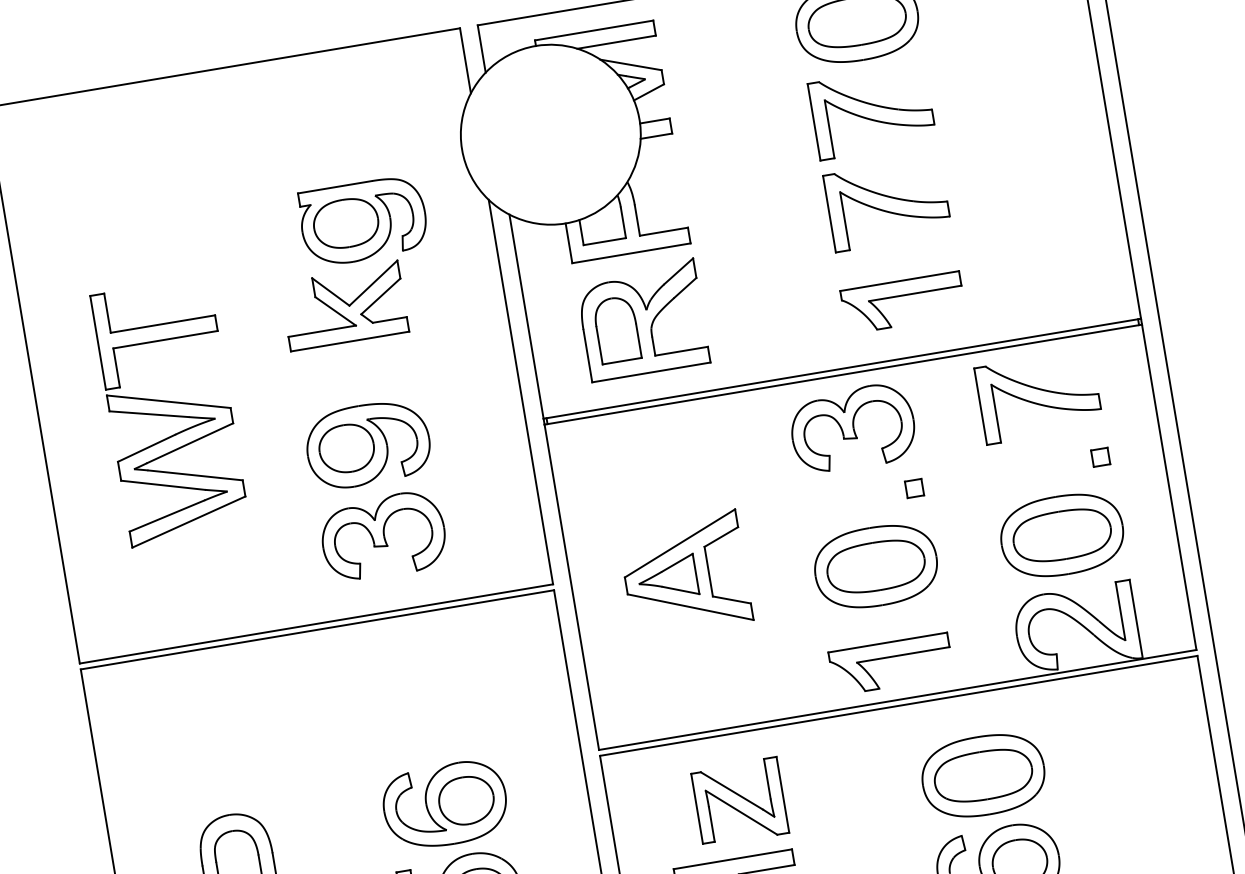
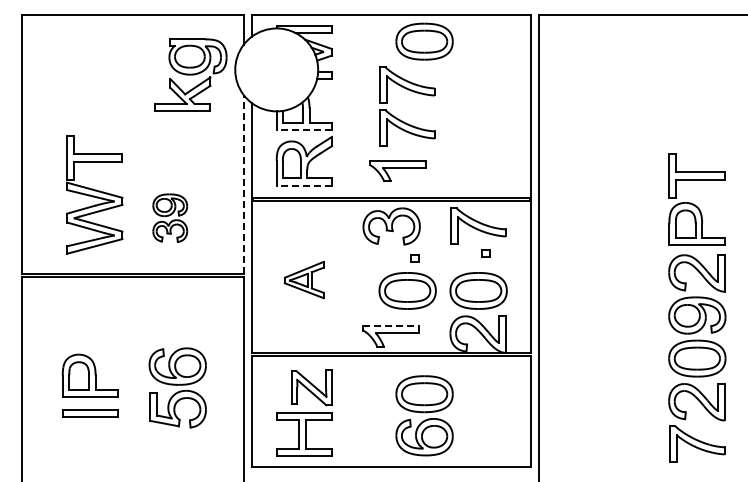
part: (869, 188) -> (400, 119), moved
line: (631, 252) -> (304, 129), solid -> dashed
part: (353, 261) -> (190, 74), moved
part: (901, 301) -> (397, 170), moved
line: (651, 372) -> (304, 185), solid -> dashed
line: (520, 391) -> (243, 184), solid -> dashed
part: (169, 410) -> (94, 194), moved
part: (1099, 457) -> (485, 253), moved
part: (376, 488) -> (170, 217), size x0.6
part: (875, 565) -> (407, 290), moved
part: (683, 573) -> (303, 279), size x0.7
line: (888, 642) -> (391, 326), solid -> dashed

